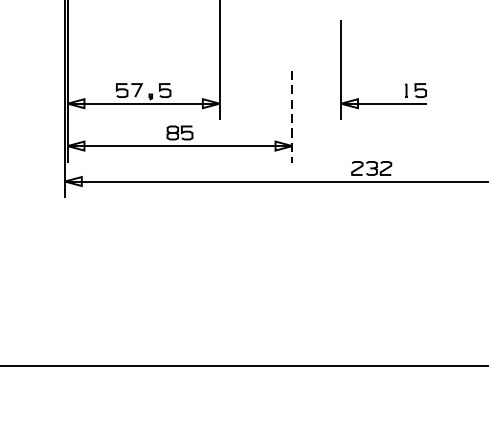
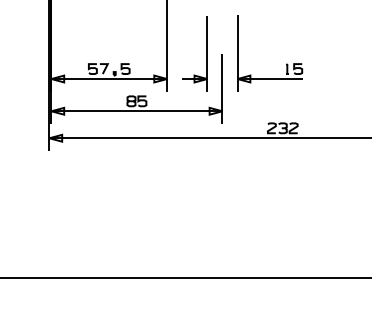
part: (271, 70) -> (206, 53), added
part: (405, 83) -> (286, 63), moved
line: (292, 117) -> (222, 89), dashed -> solid

